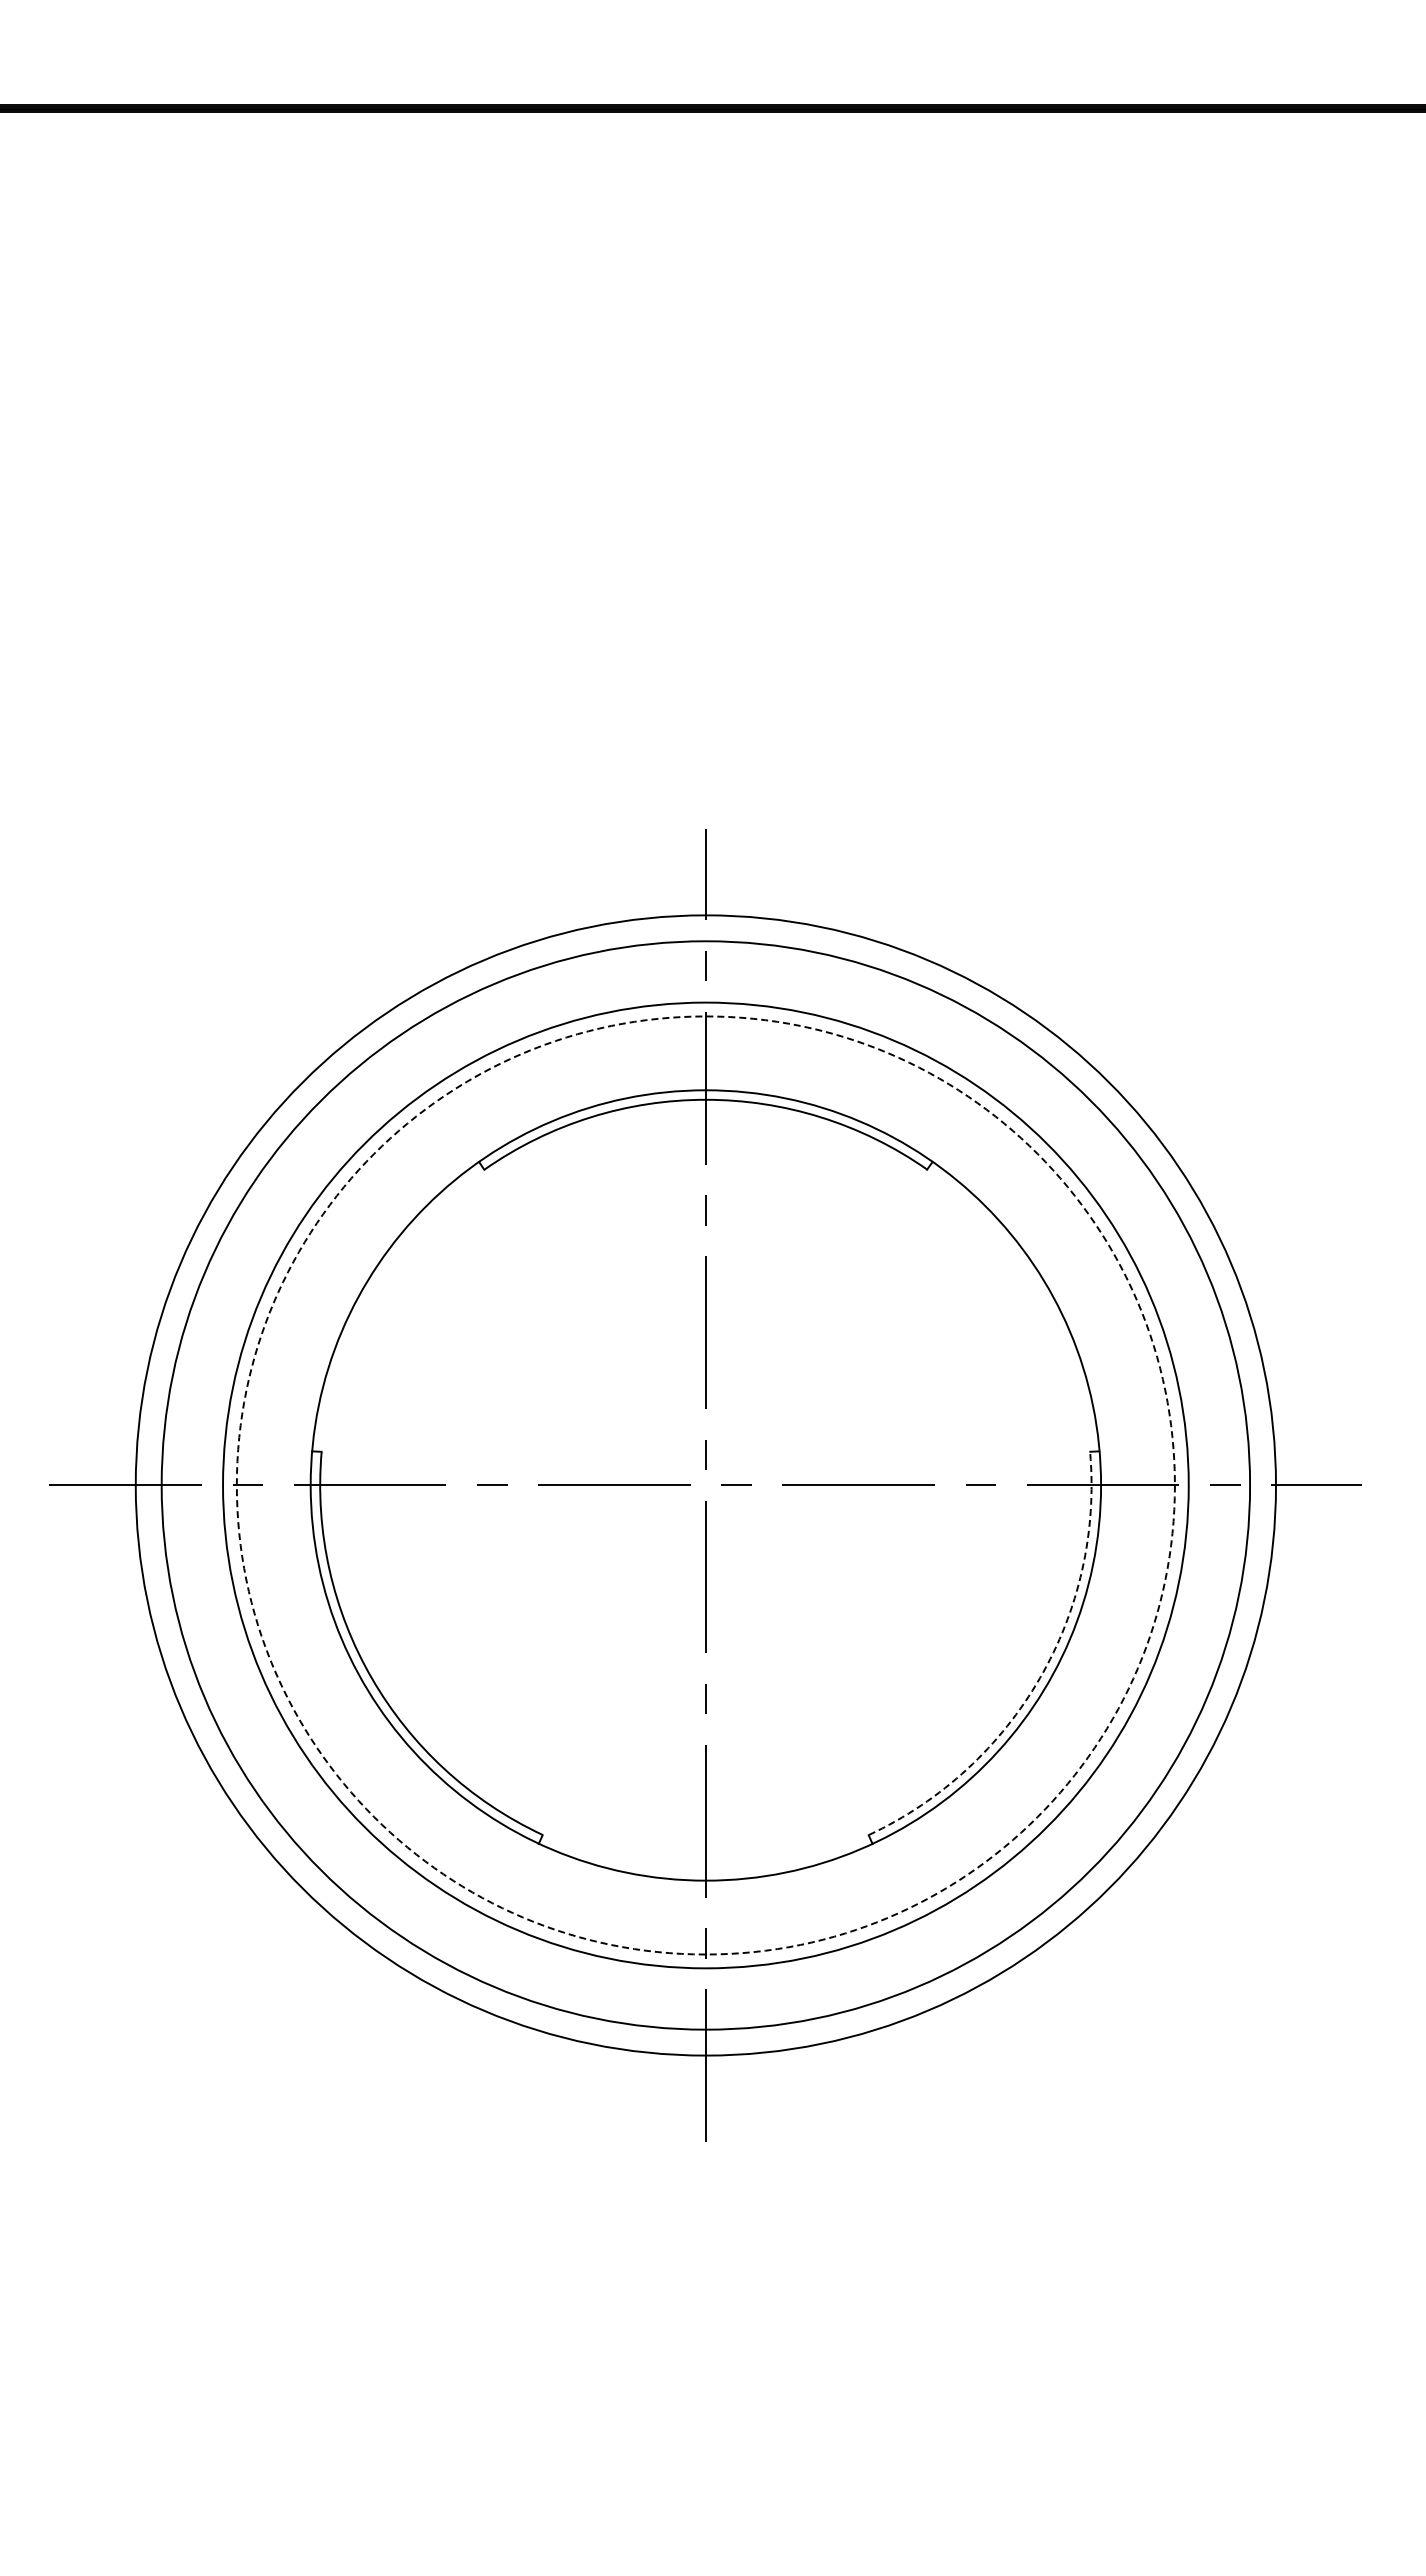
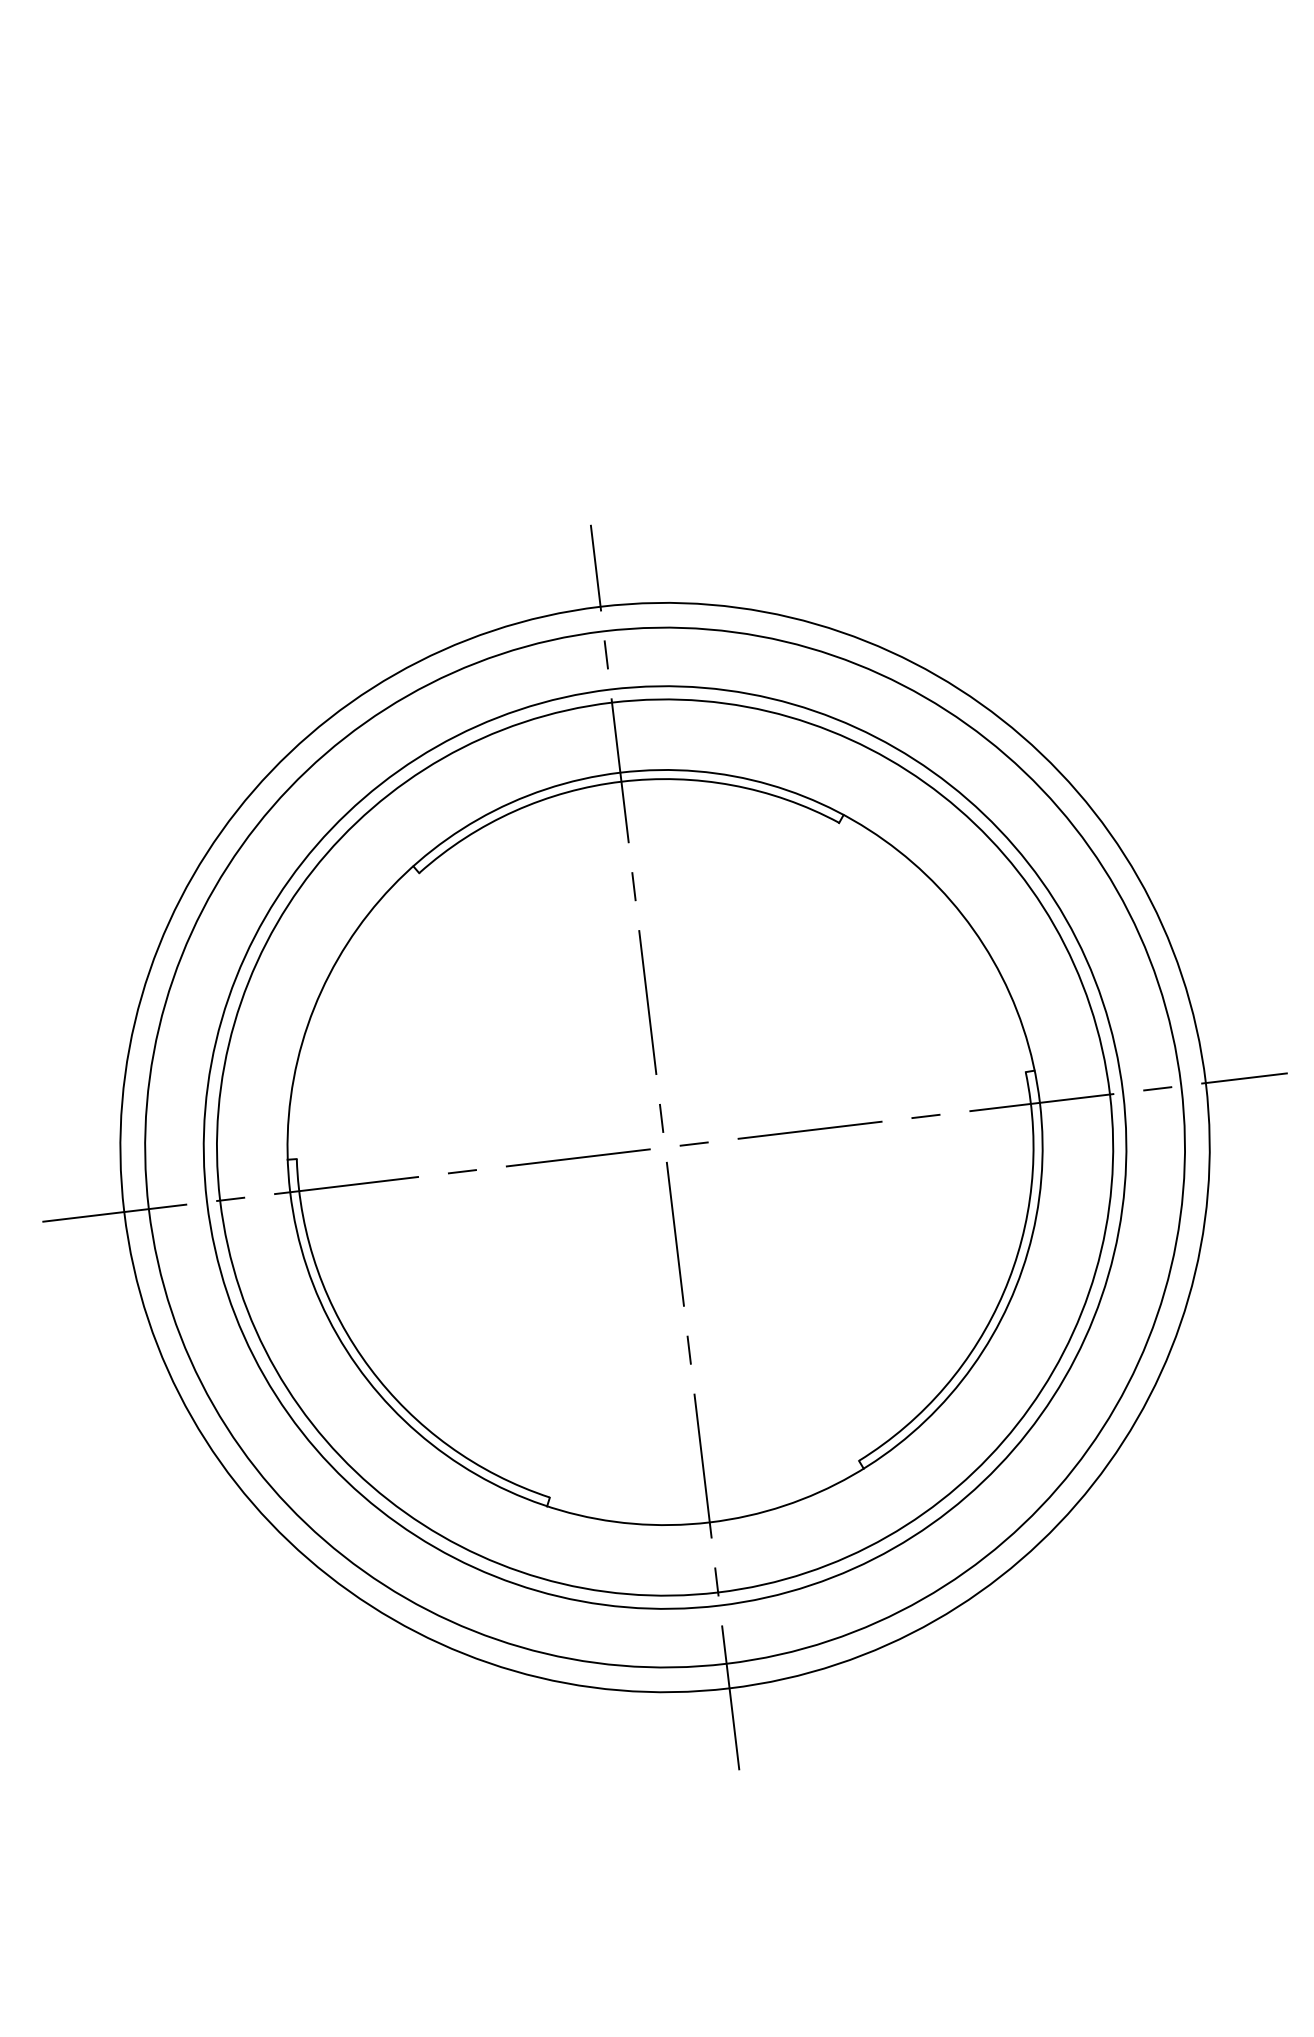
circle: (705, 1485) -> (664, 1147), dashed -> solid
arc: (1039, 1678) -> (1003, 1292), dashed -> solid

